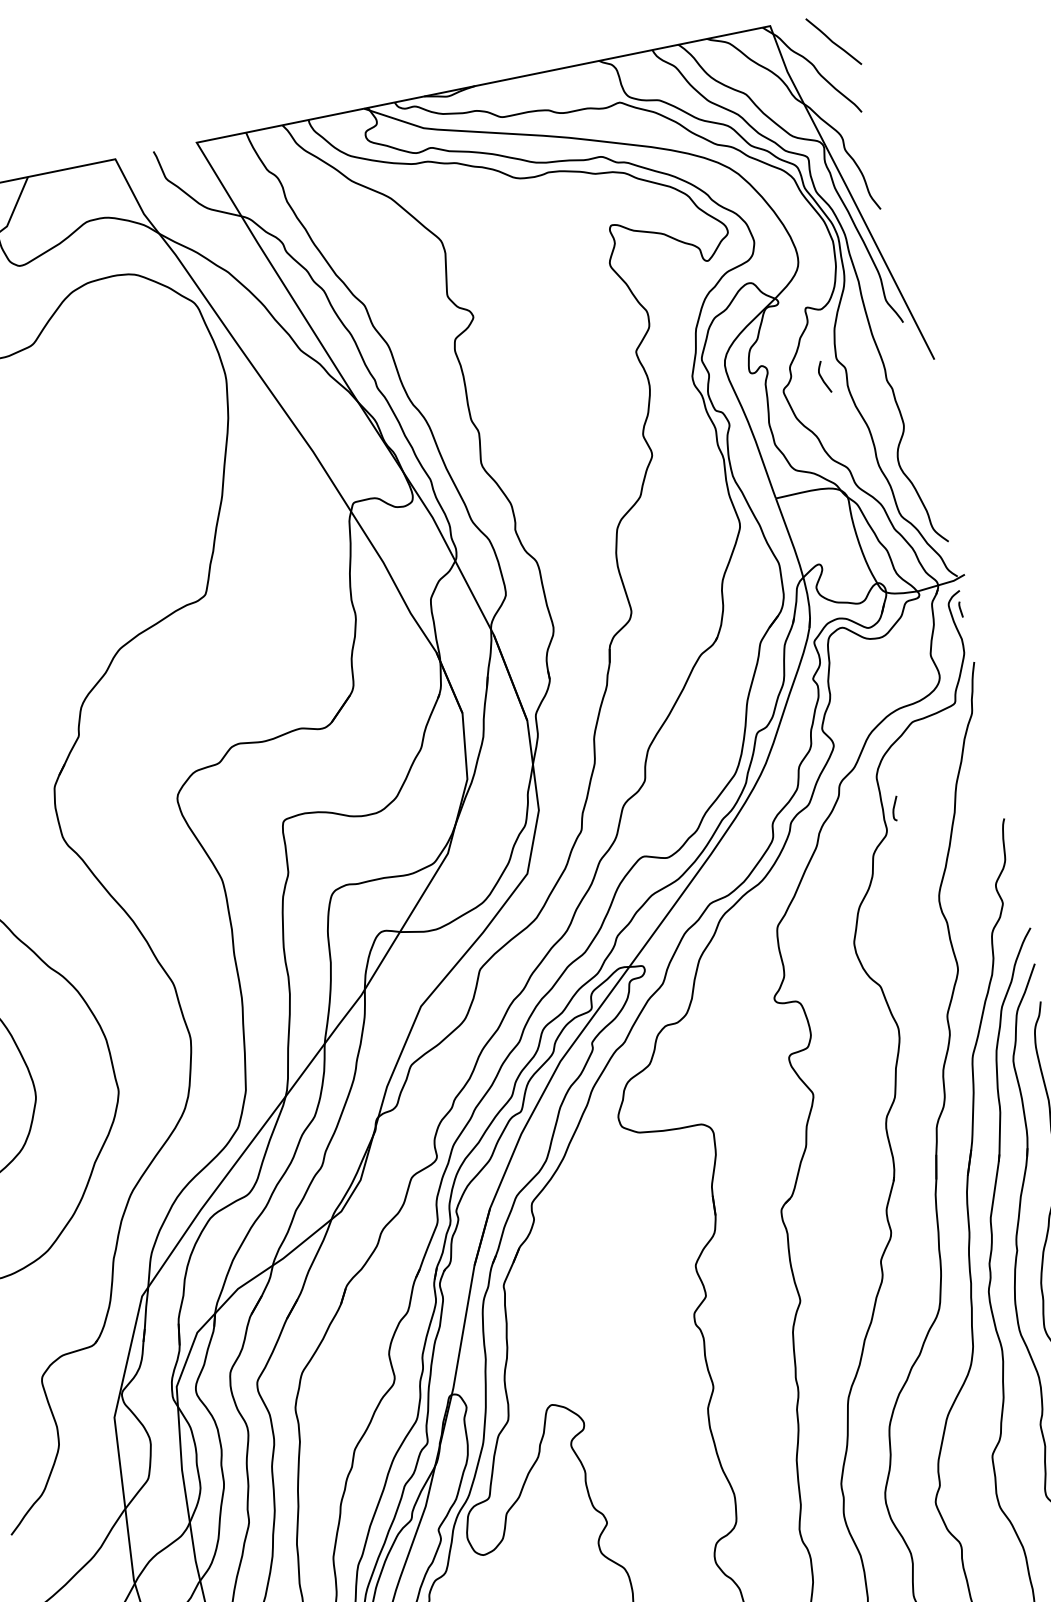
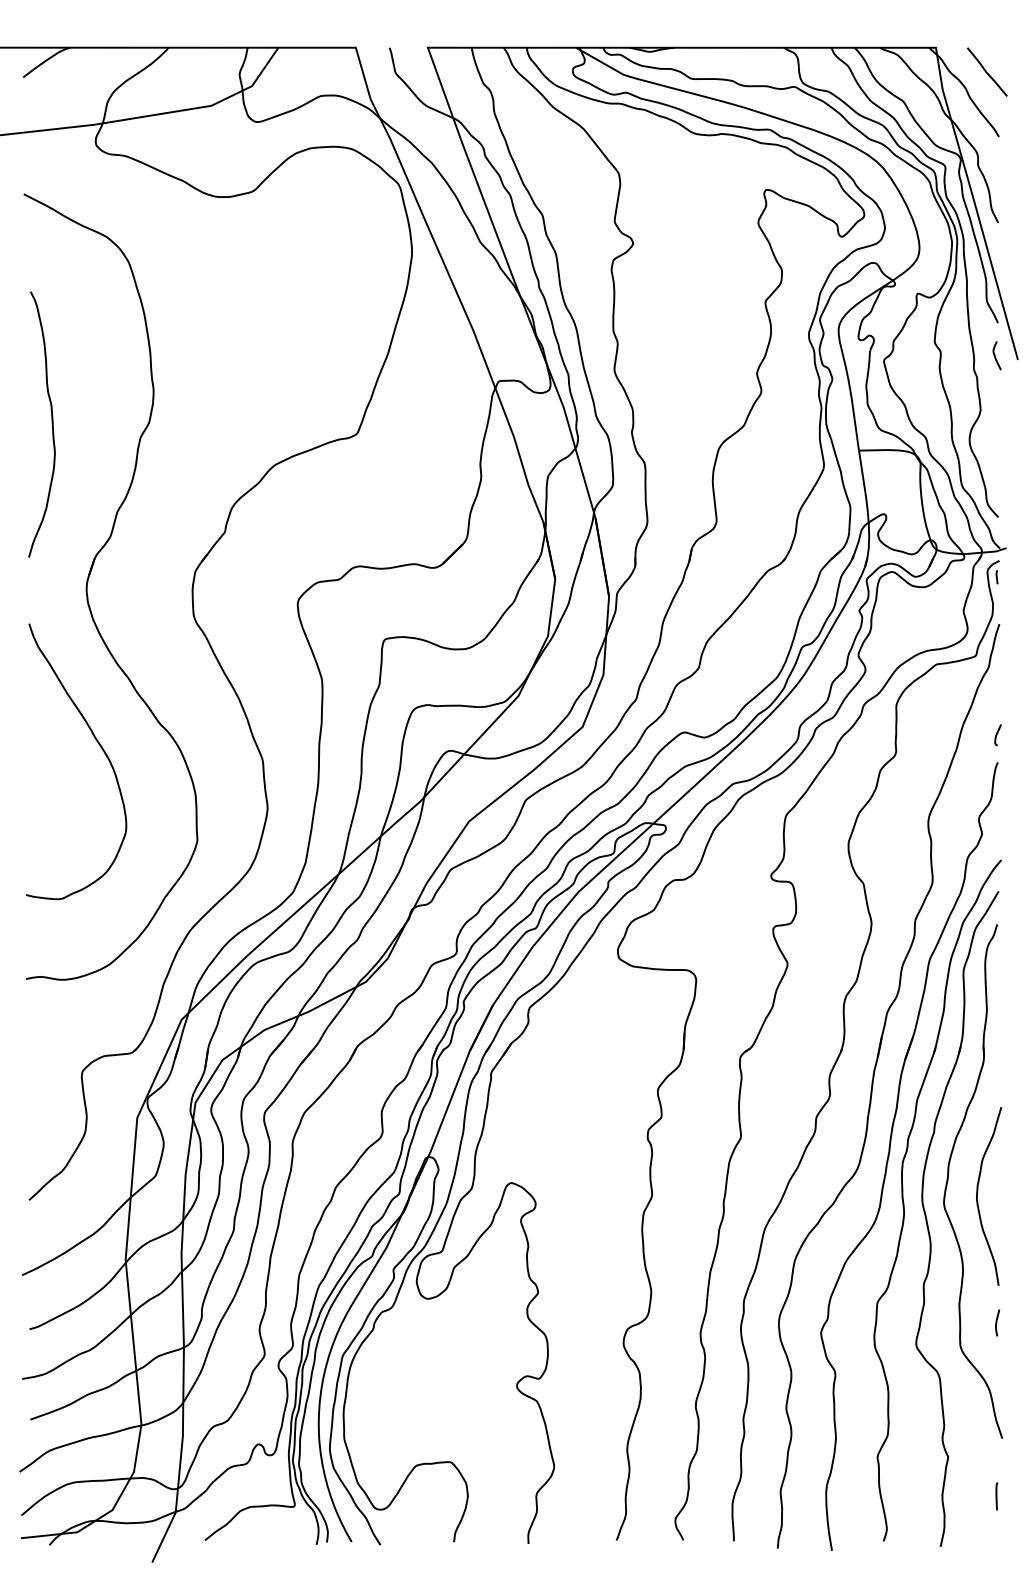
curve: (822, 377) -> (995, 355), moved
curve: (894, 809) -> (997, 735), moved

